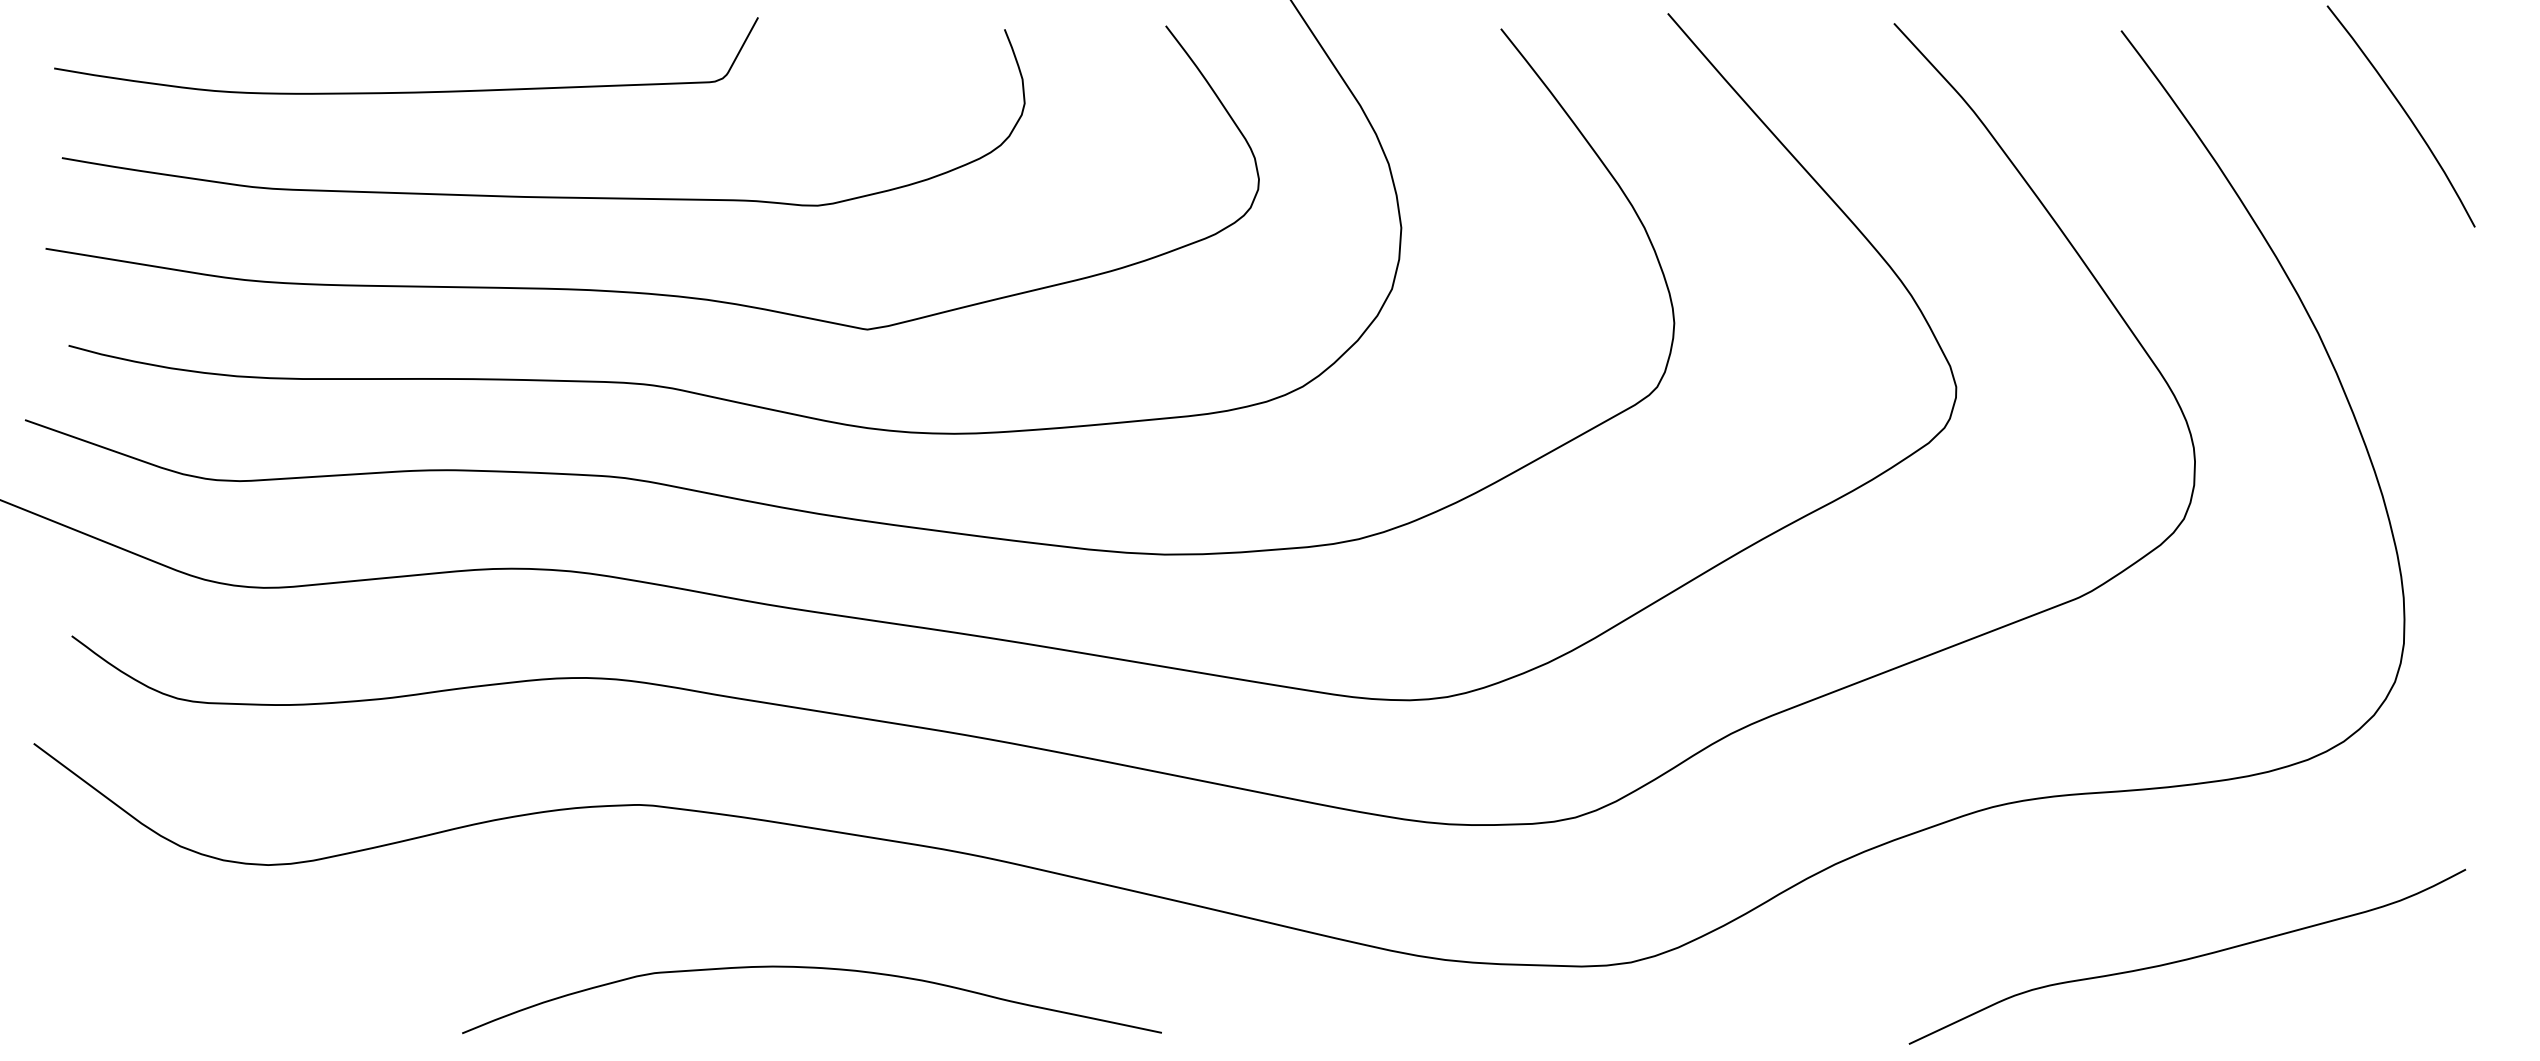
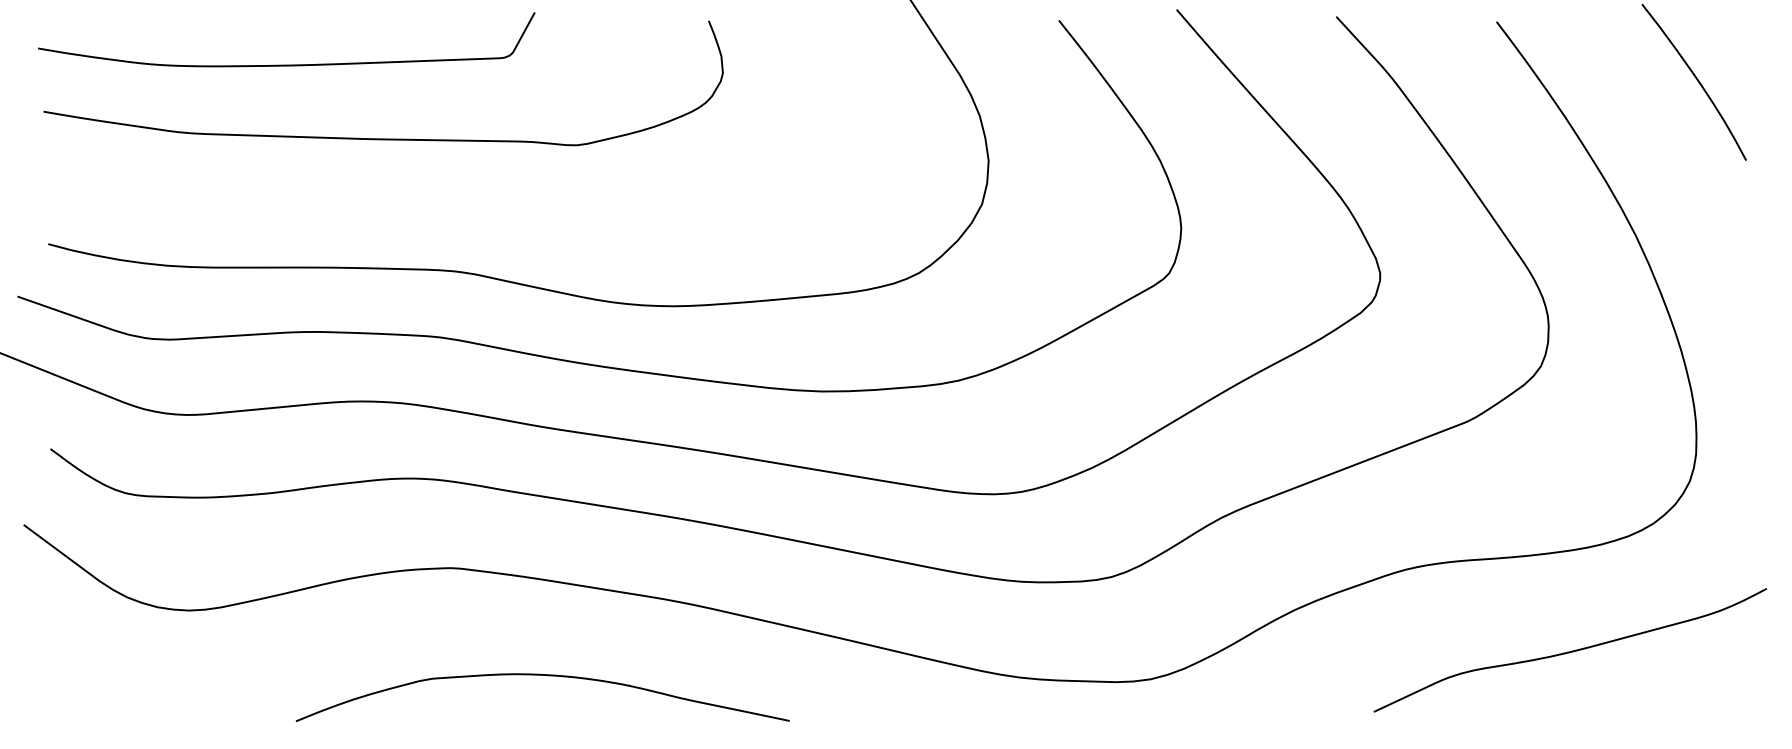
curve: (635, 290) -> (448, 205), removed
curve: (2189, 957) -> (1571, 650), moved
curve: (820, 969) -> (548, 676), moved

